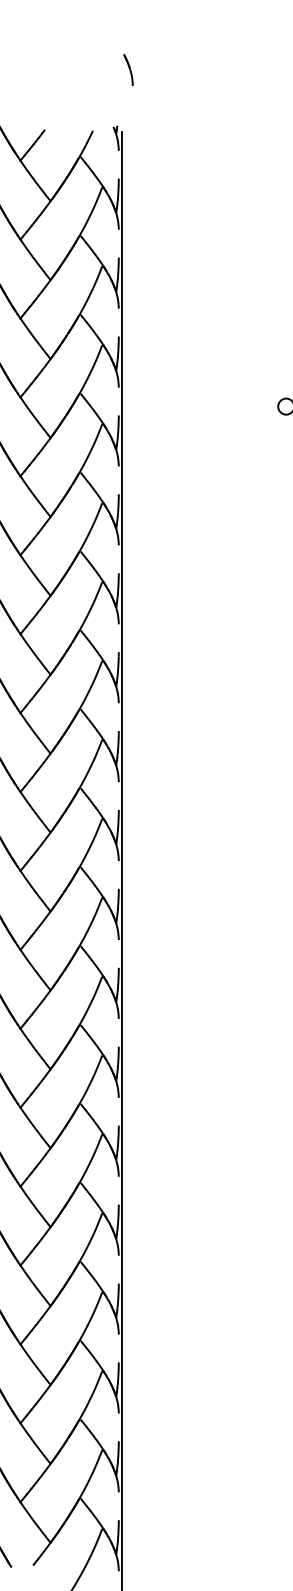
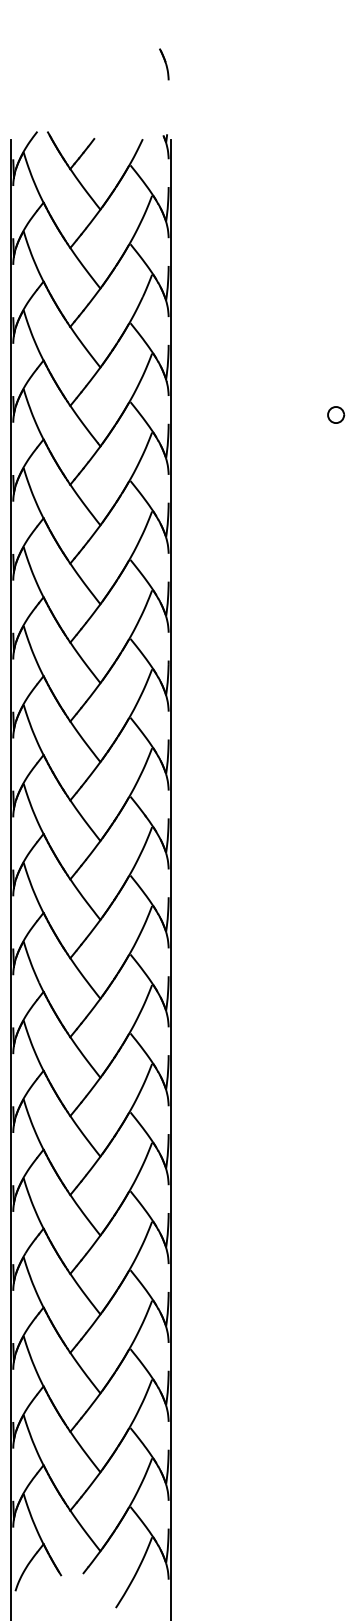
part: (128, 70) -> (164, 64), moved

